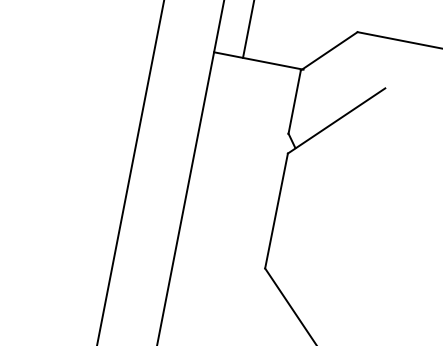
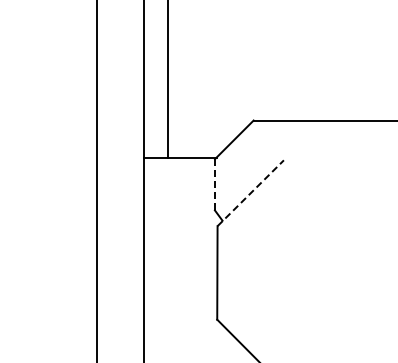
line: (295, 101) -> (215, 184), solid -> dashed
line: (336, 121) -> (250, 193), solid -> dashed

